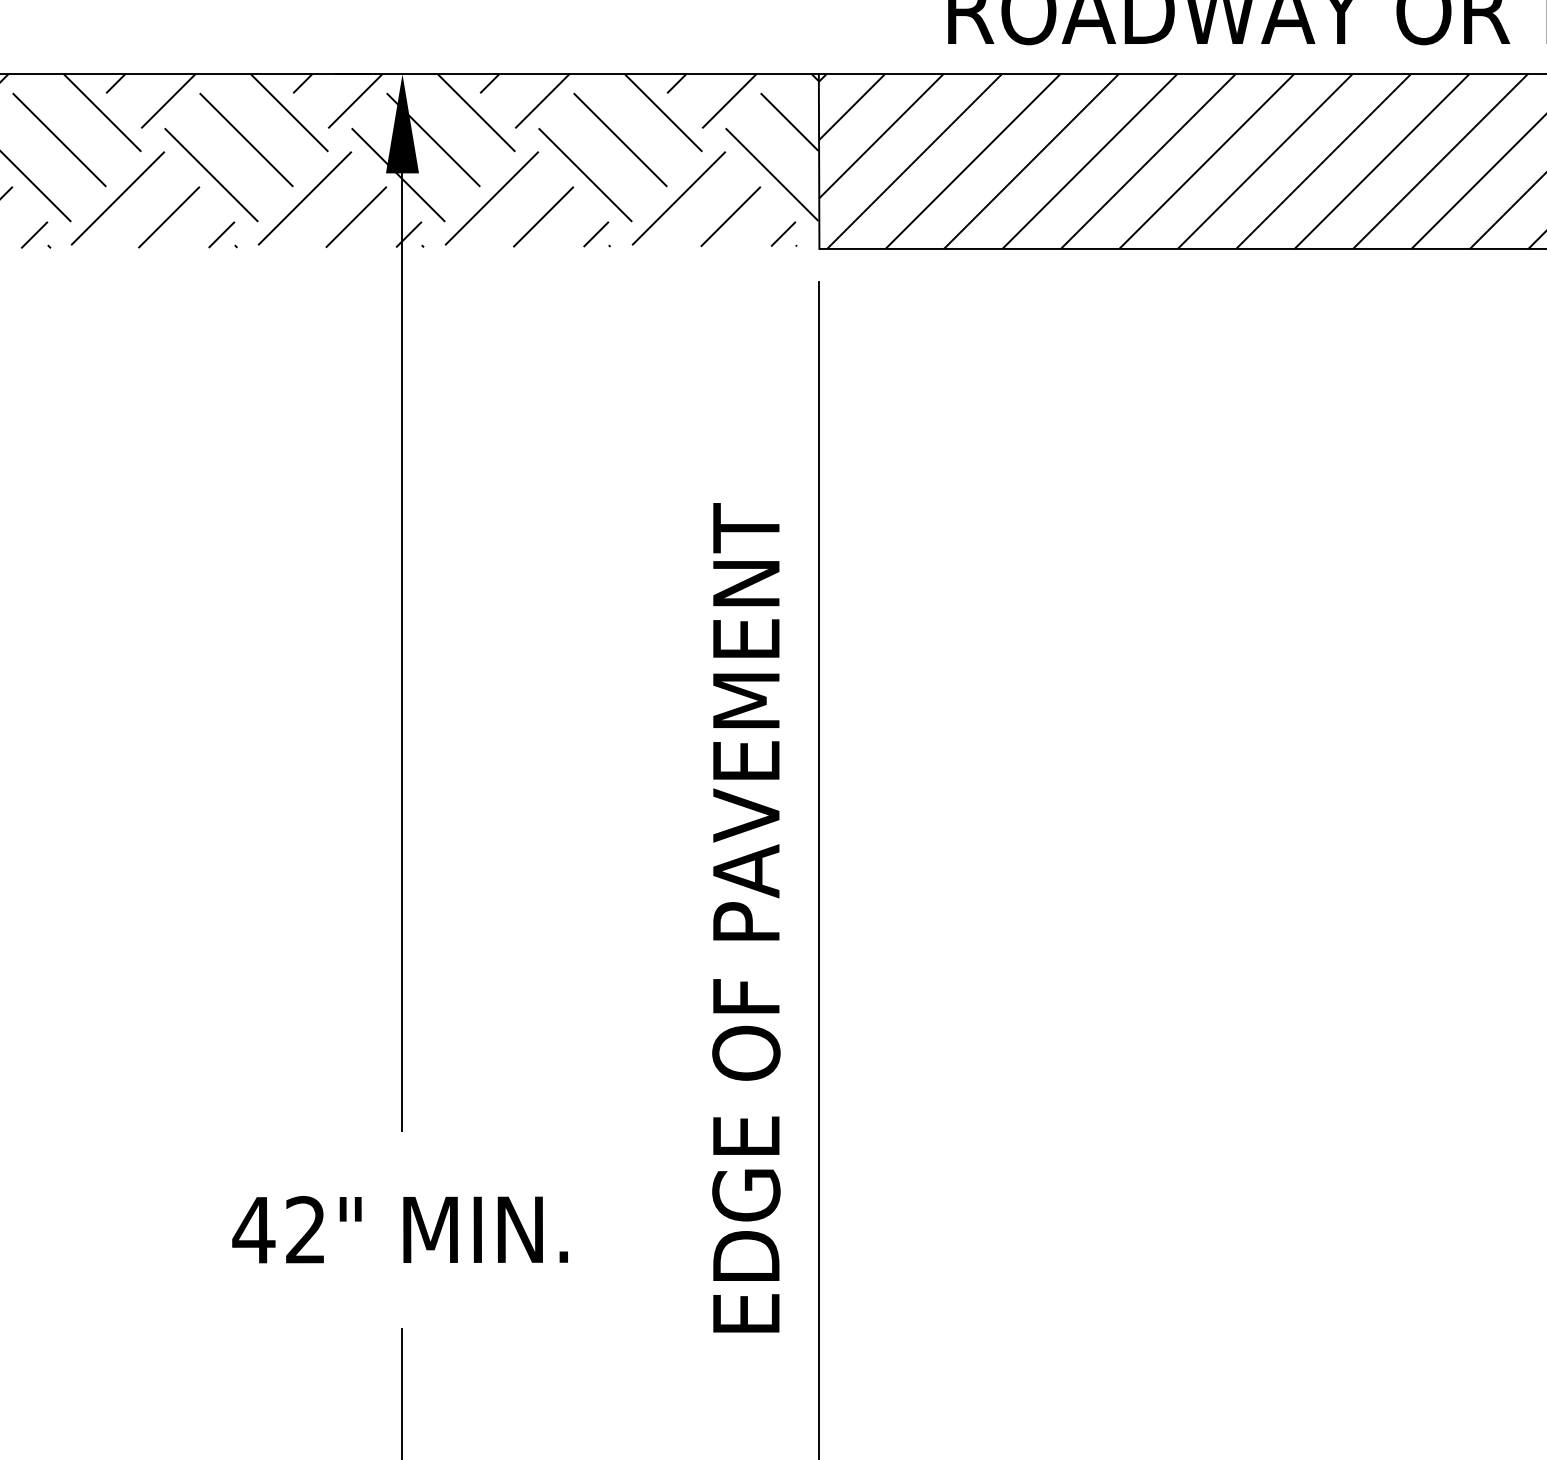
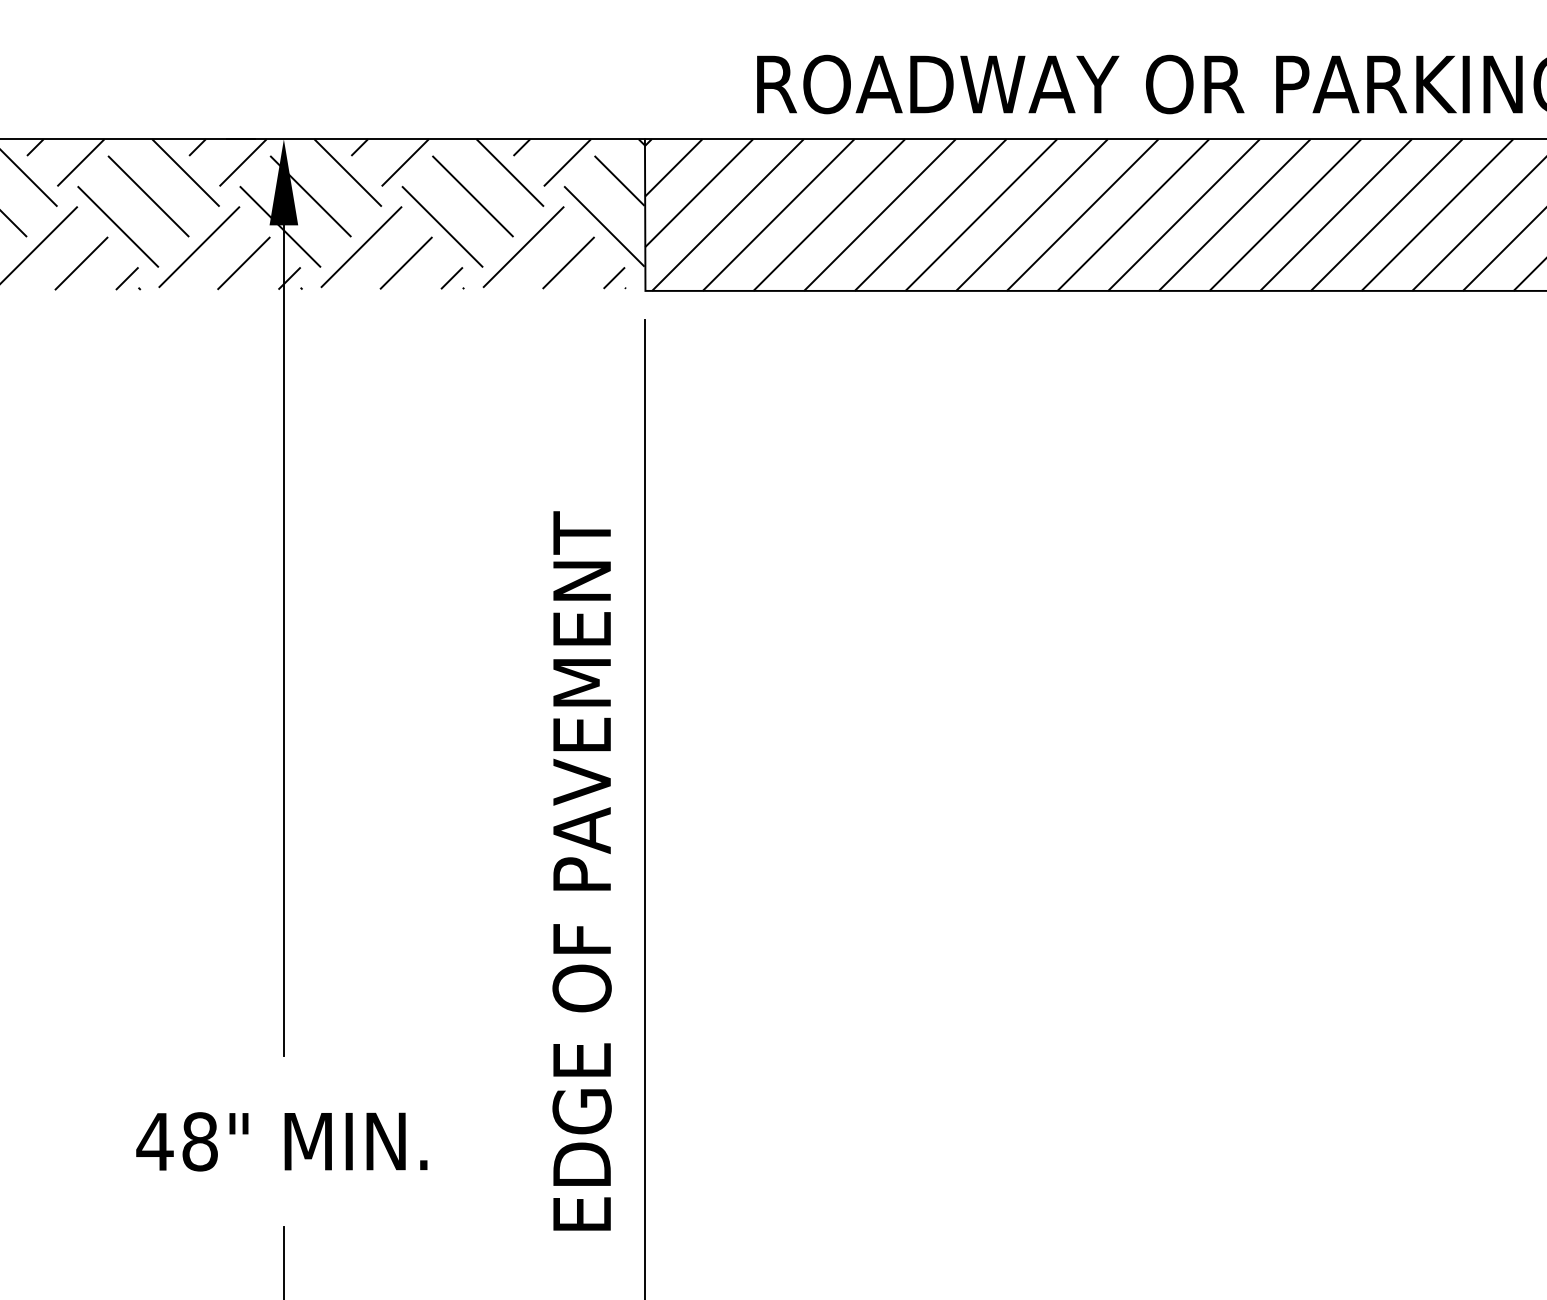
text: (305, 1229) -> (199, 1141), 42" -> 48"

